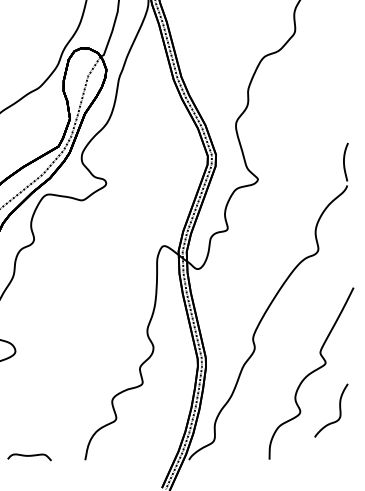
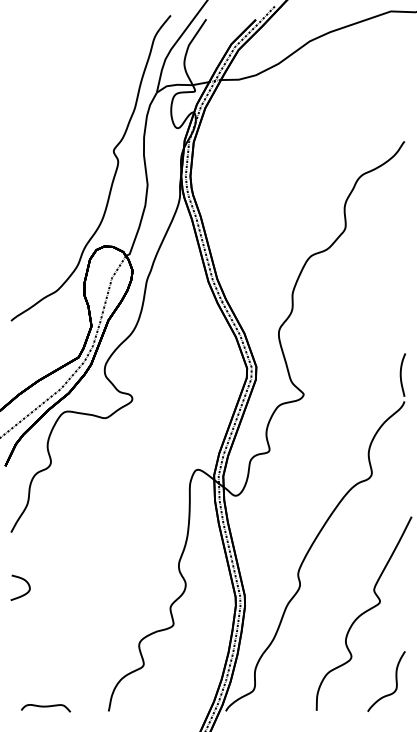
curve: (339, 410) -> (395, 681), moved

